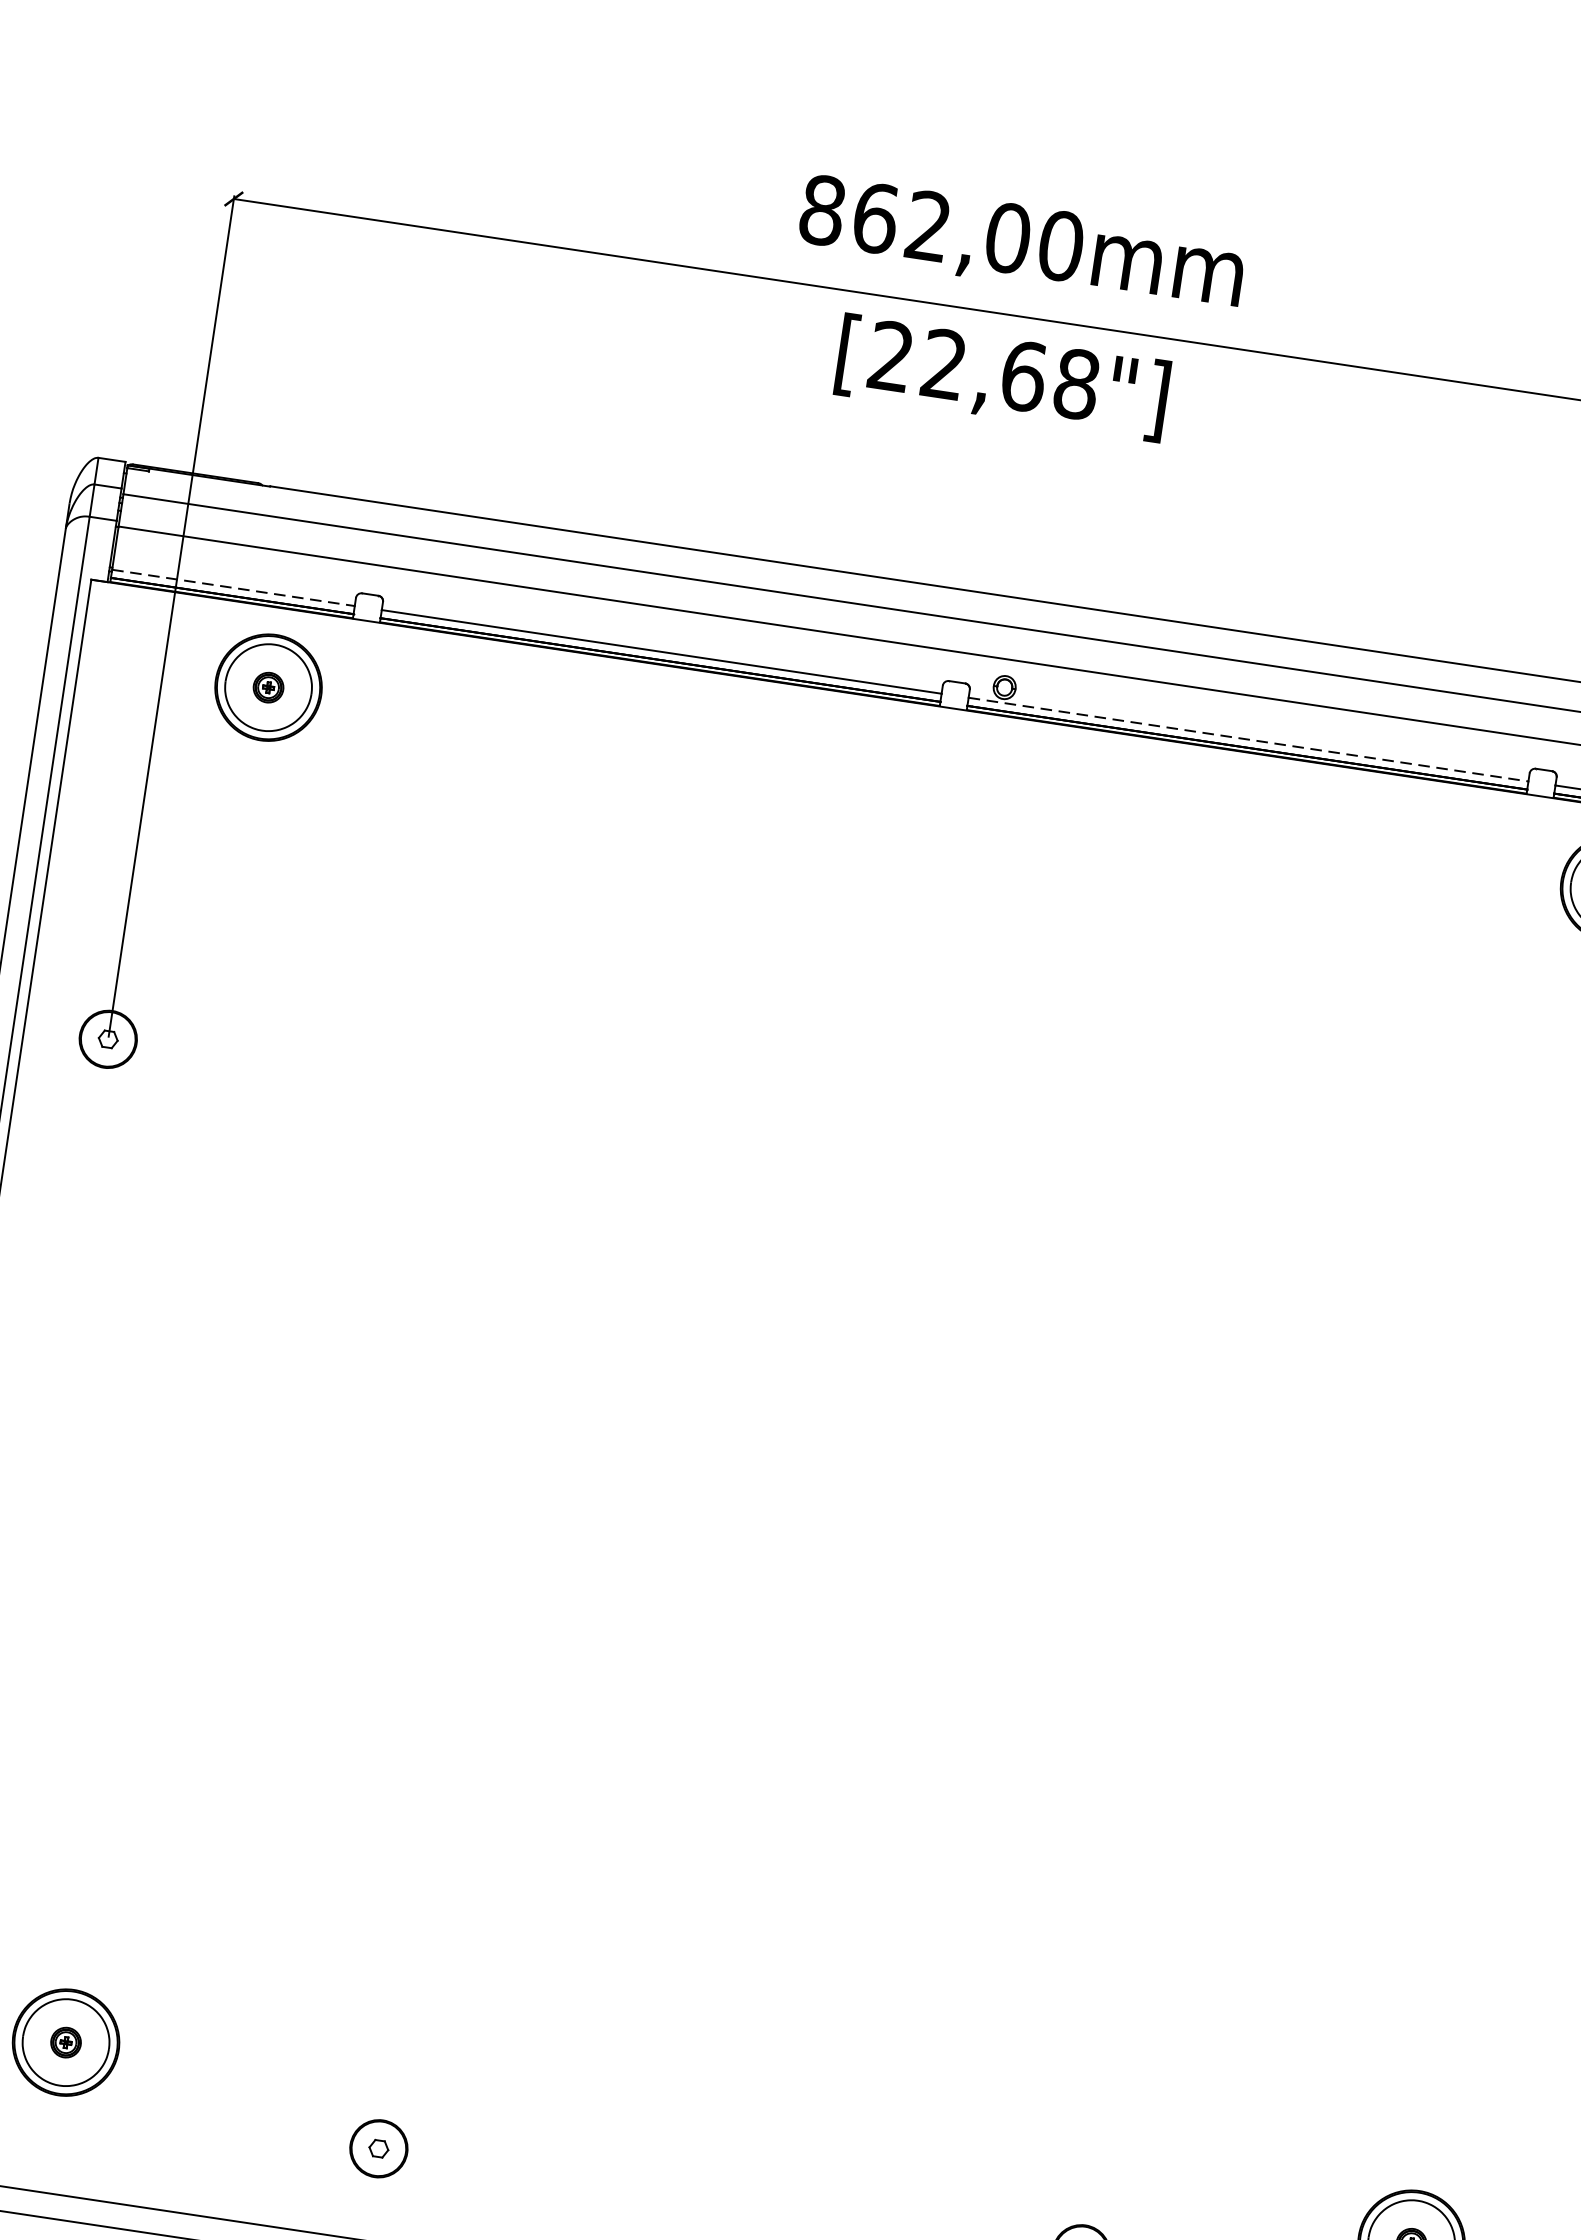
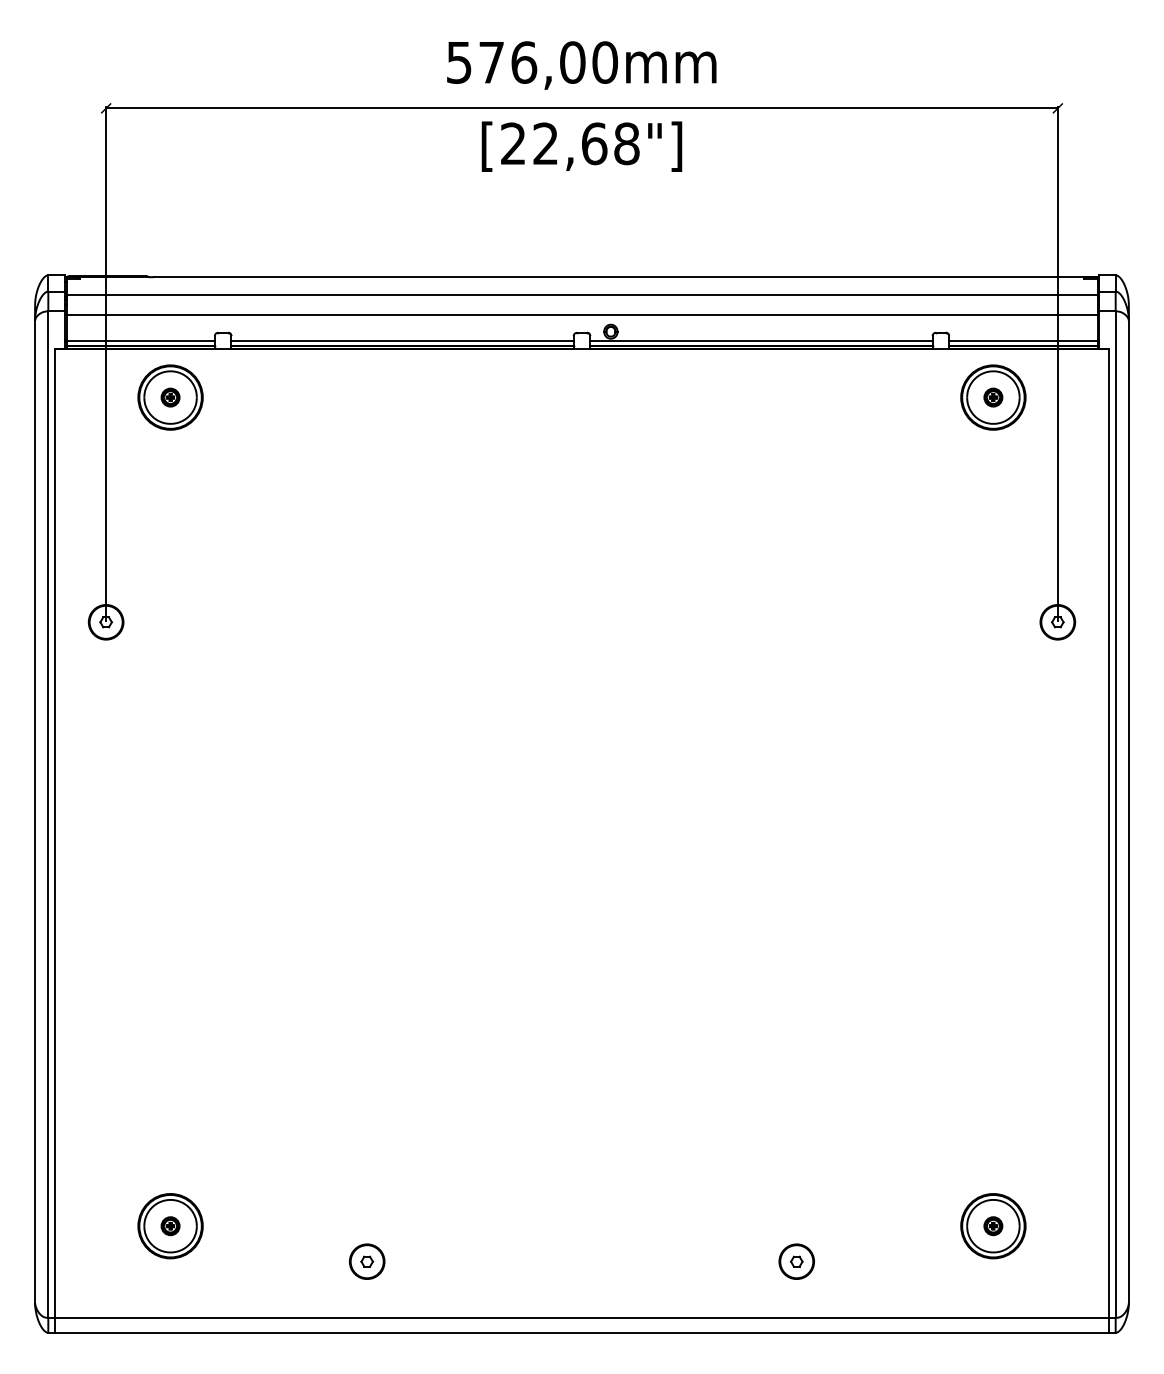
text: (875, 218) -> (491, 62), 862,00mm -> 576,00mm
line: (234, 588) -> (141, 341), dashed -> solid
line: (1248, 740) -> (761, 341), dashed -> solid

